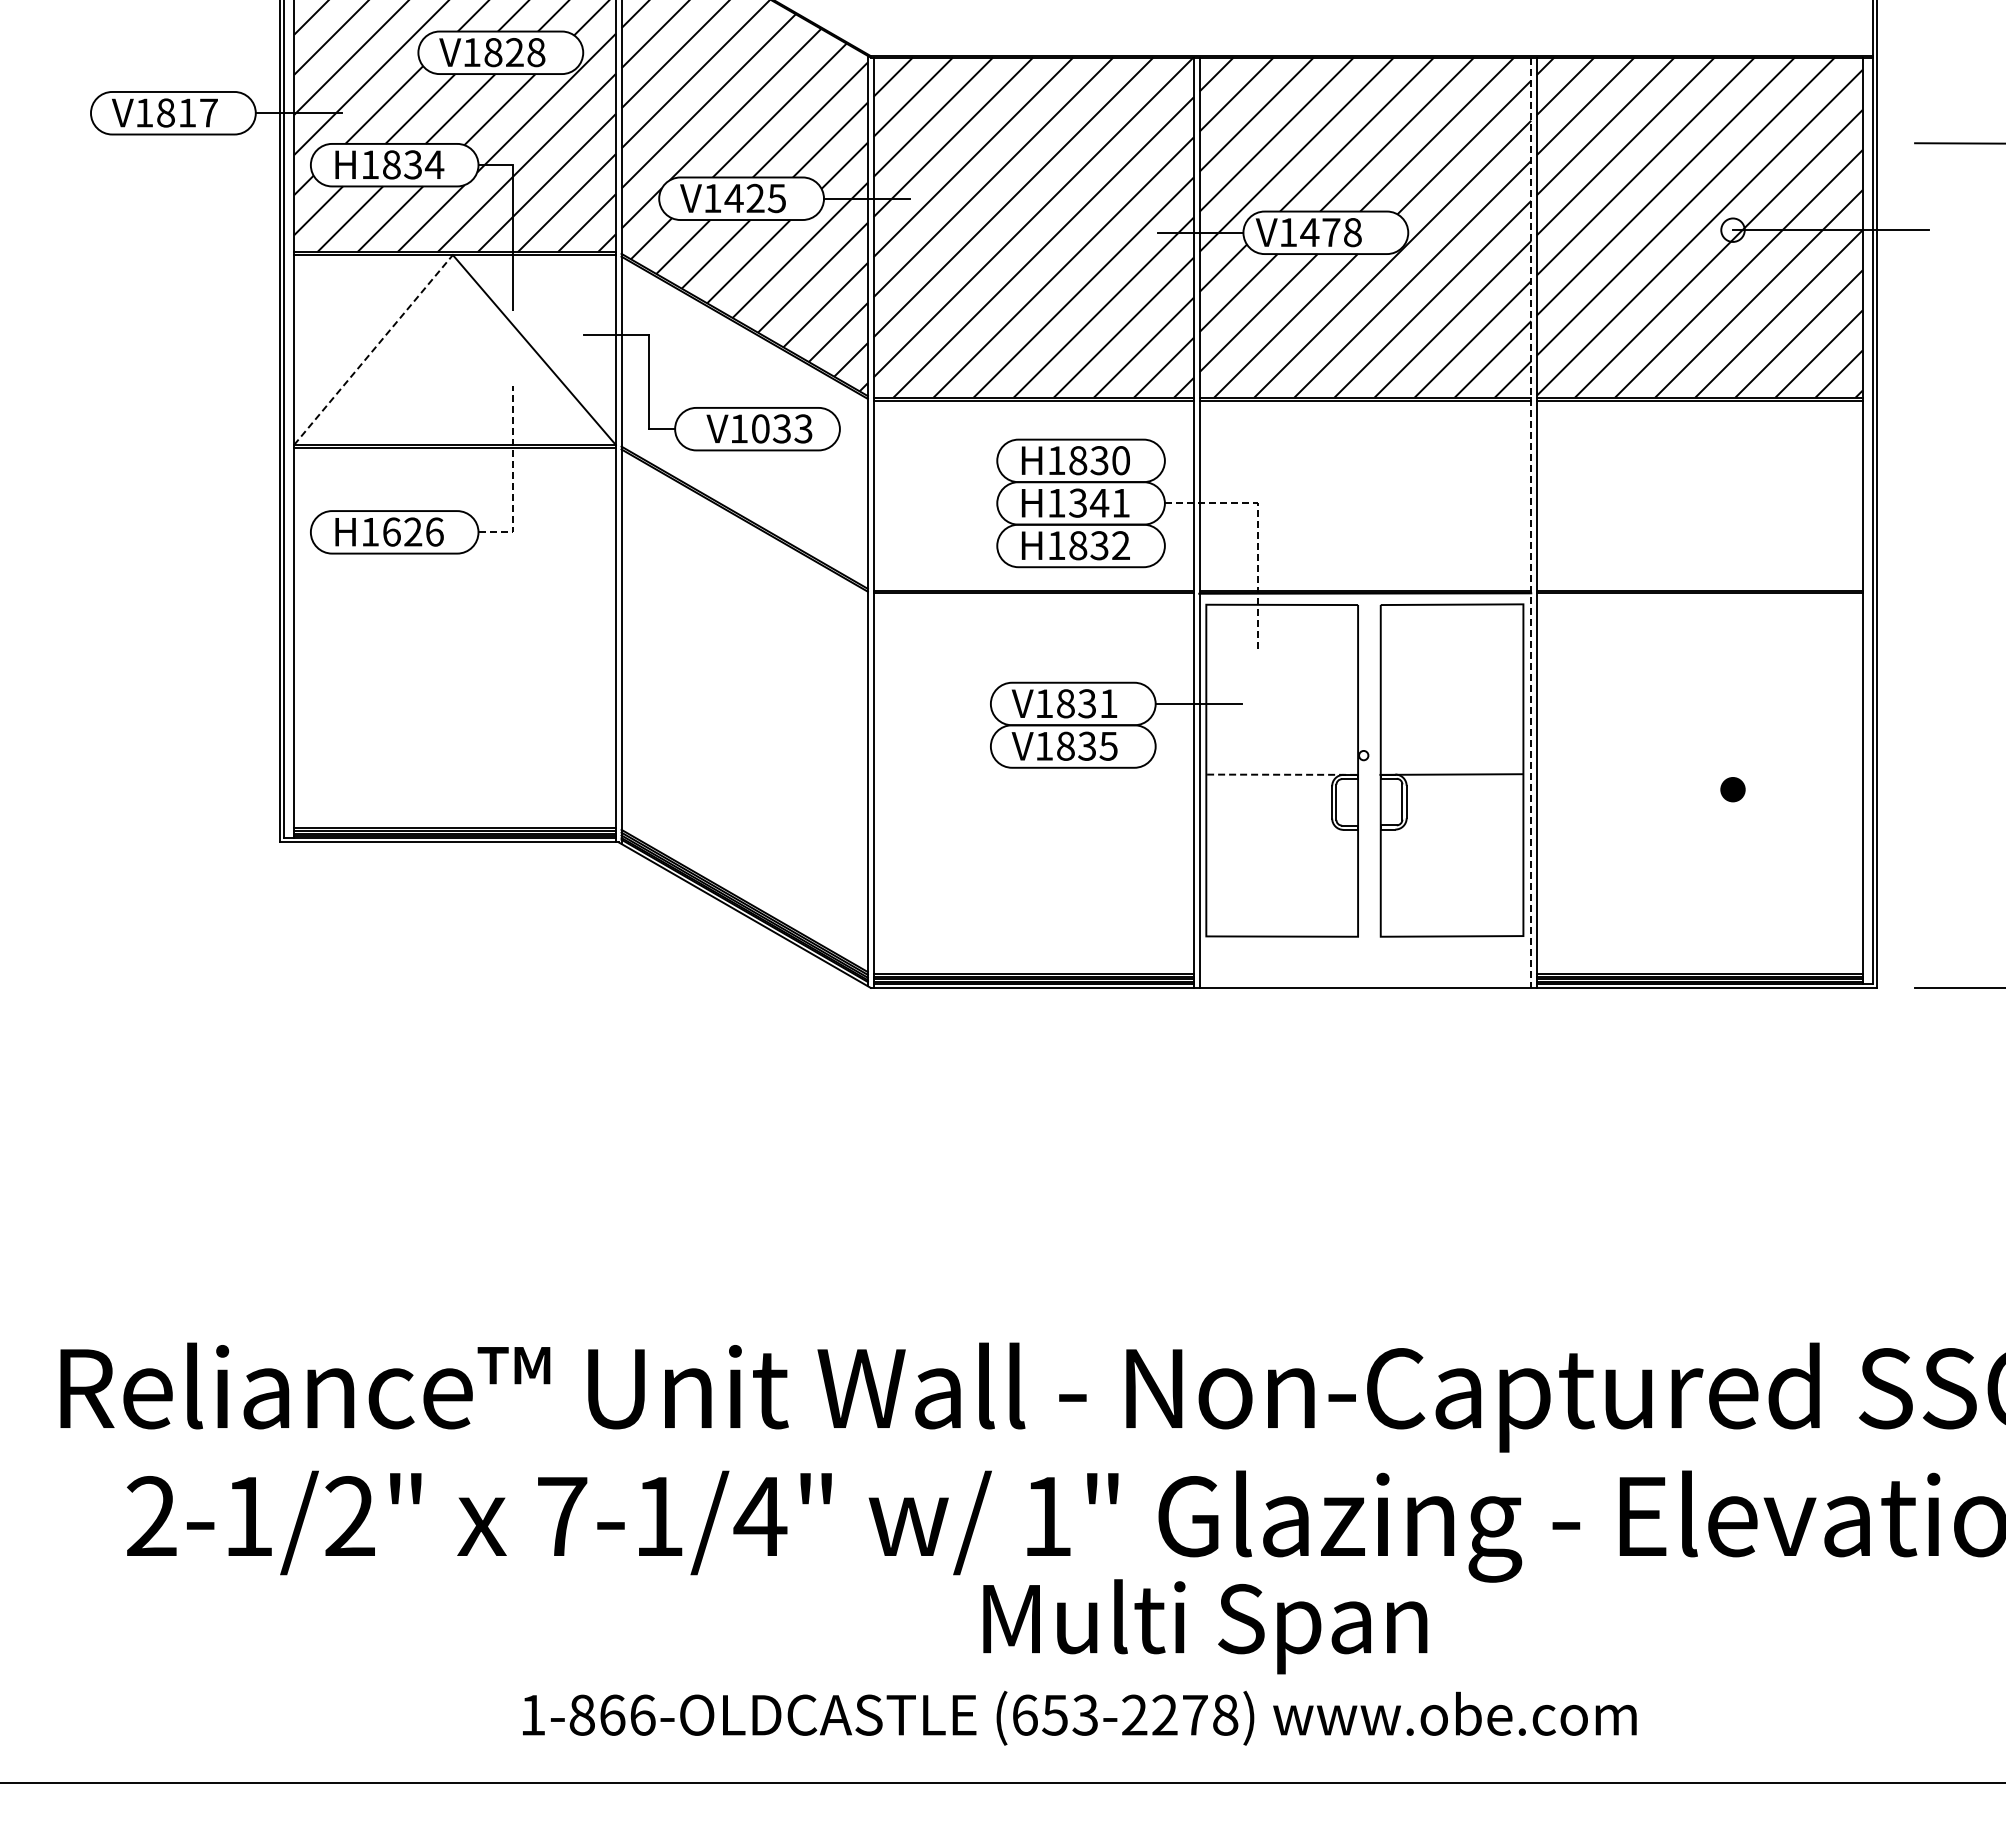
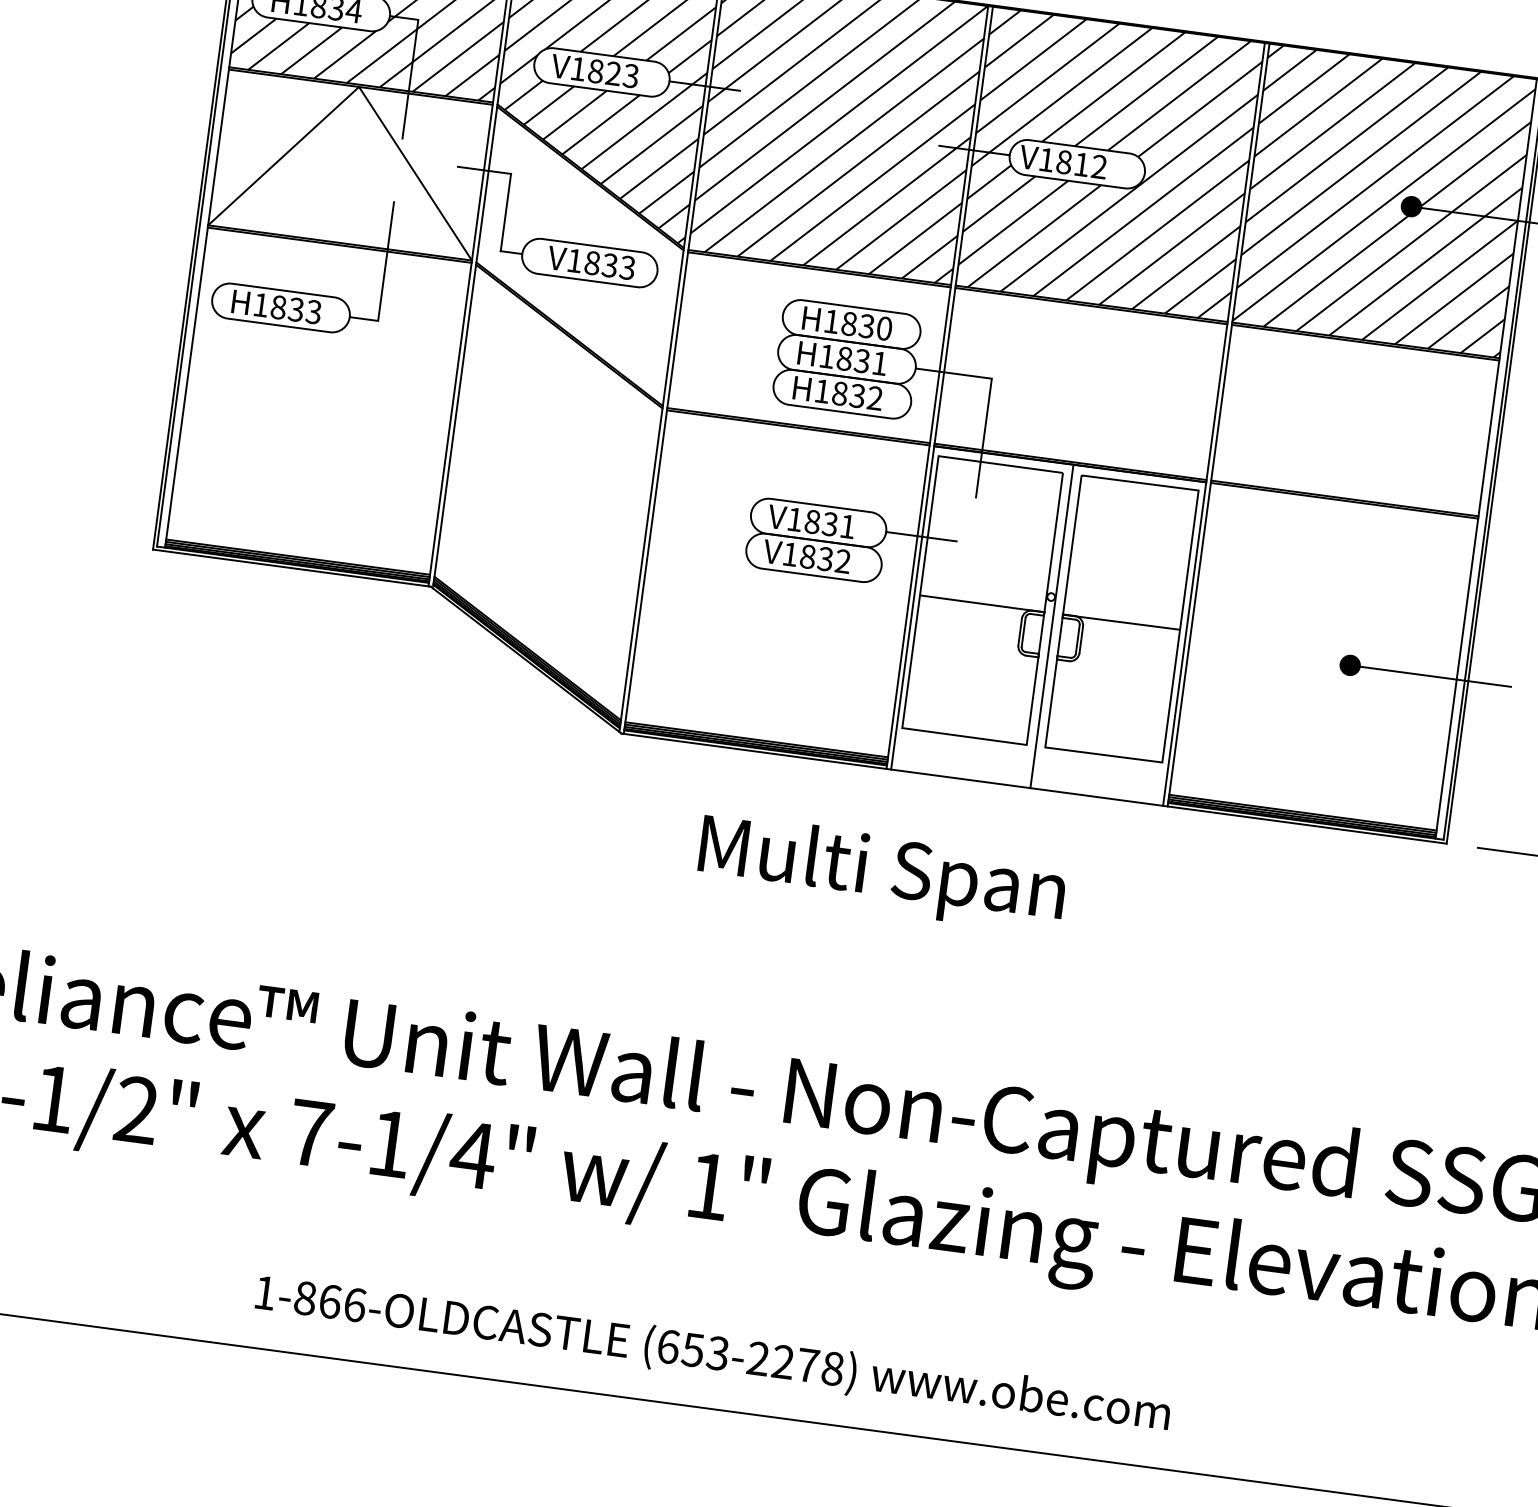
text: (754, 198) -> (612, 73), V1425 -> V1823
fill: (1732, 229) -> (1411, 206), added
text: (1330, 232) -> (1081, 164), V1478 -> V1812
line: (373, 350) -> (283, 156), dashed -> solid
text: (760, 428) -> (592, 262), V1033 -> V1833
line: (513, 477) -> (384, 276), dashed -> solid
text: (1089, 502) -> (854, 359), H1341 -> H1831
line: (1531, 523) -> (1214, 425), dashed -> solid
line: (1257, 529) -> (988, 400), dashed -> solid
text: (413, 531) -> (296, 309), H1626 -> H1833
text: (1108, 745) -> (842, 560), V1835 -> V1832
line: (1282, 774) -> (982, 603), dashed -> solid
line: (1831, 789) -> (1430, 676), added
line: (1369, 791) -> (1051, 627), added
text: (1205, 1626) -> (882, 873), moved

